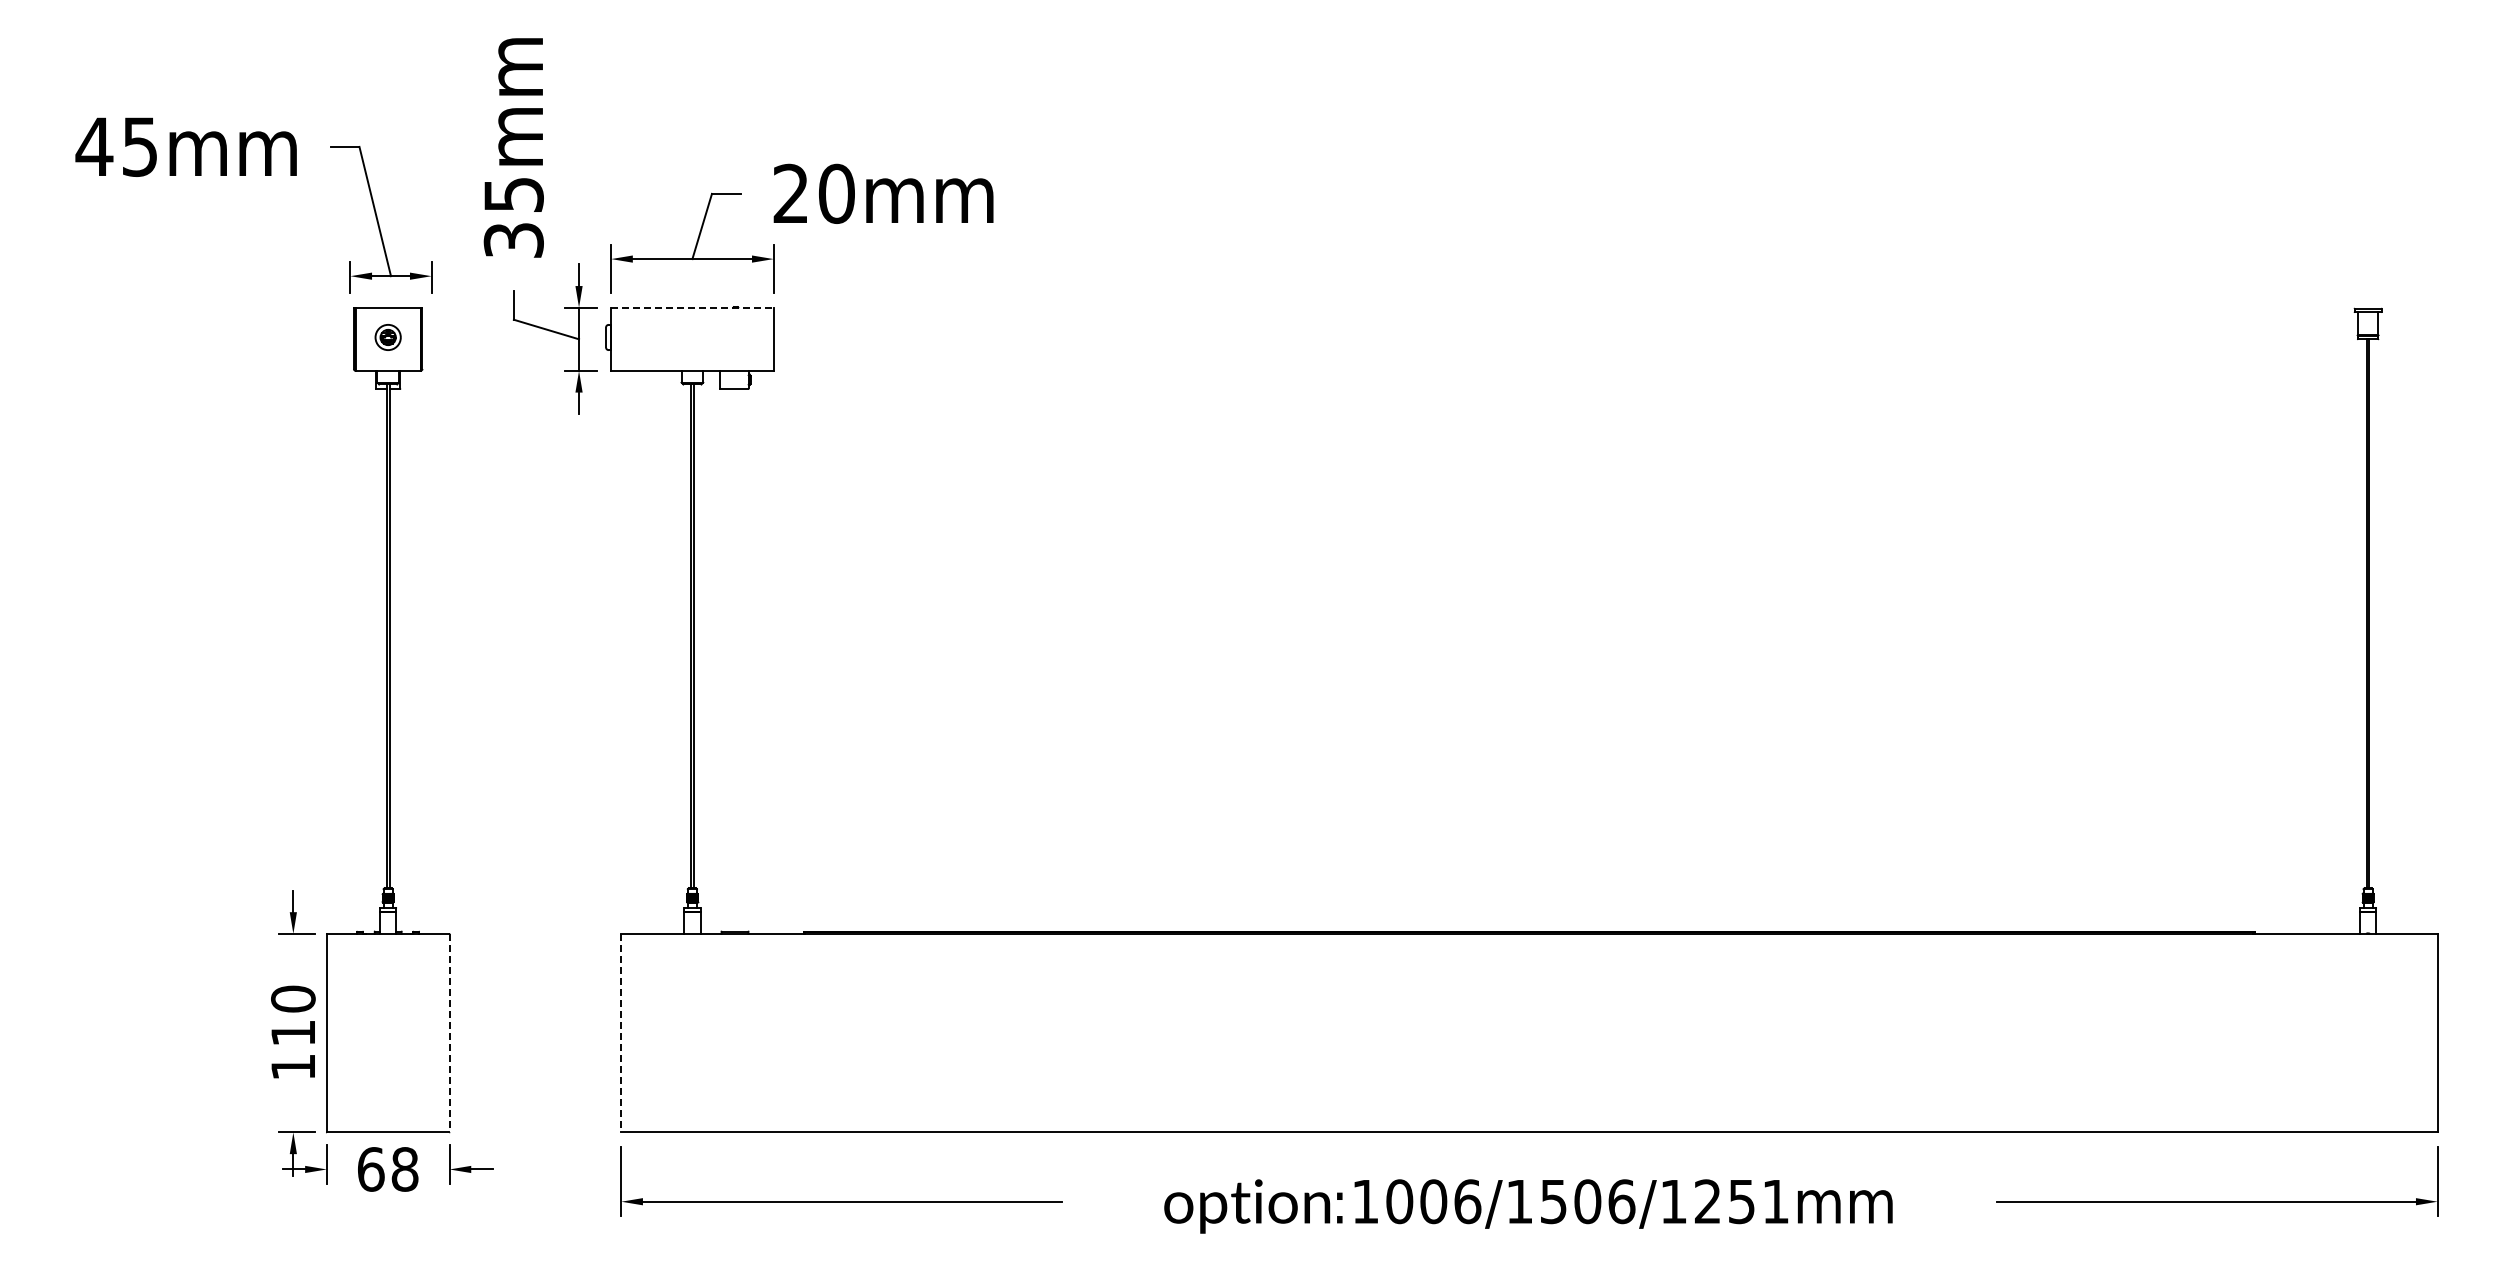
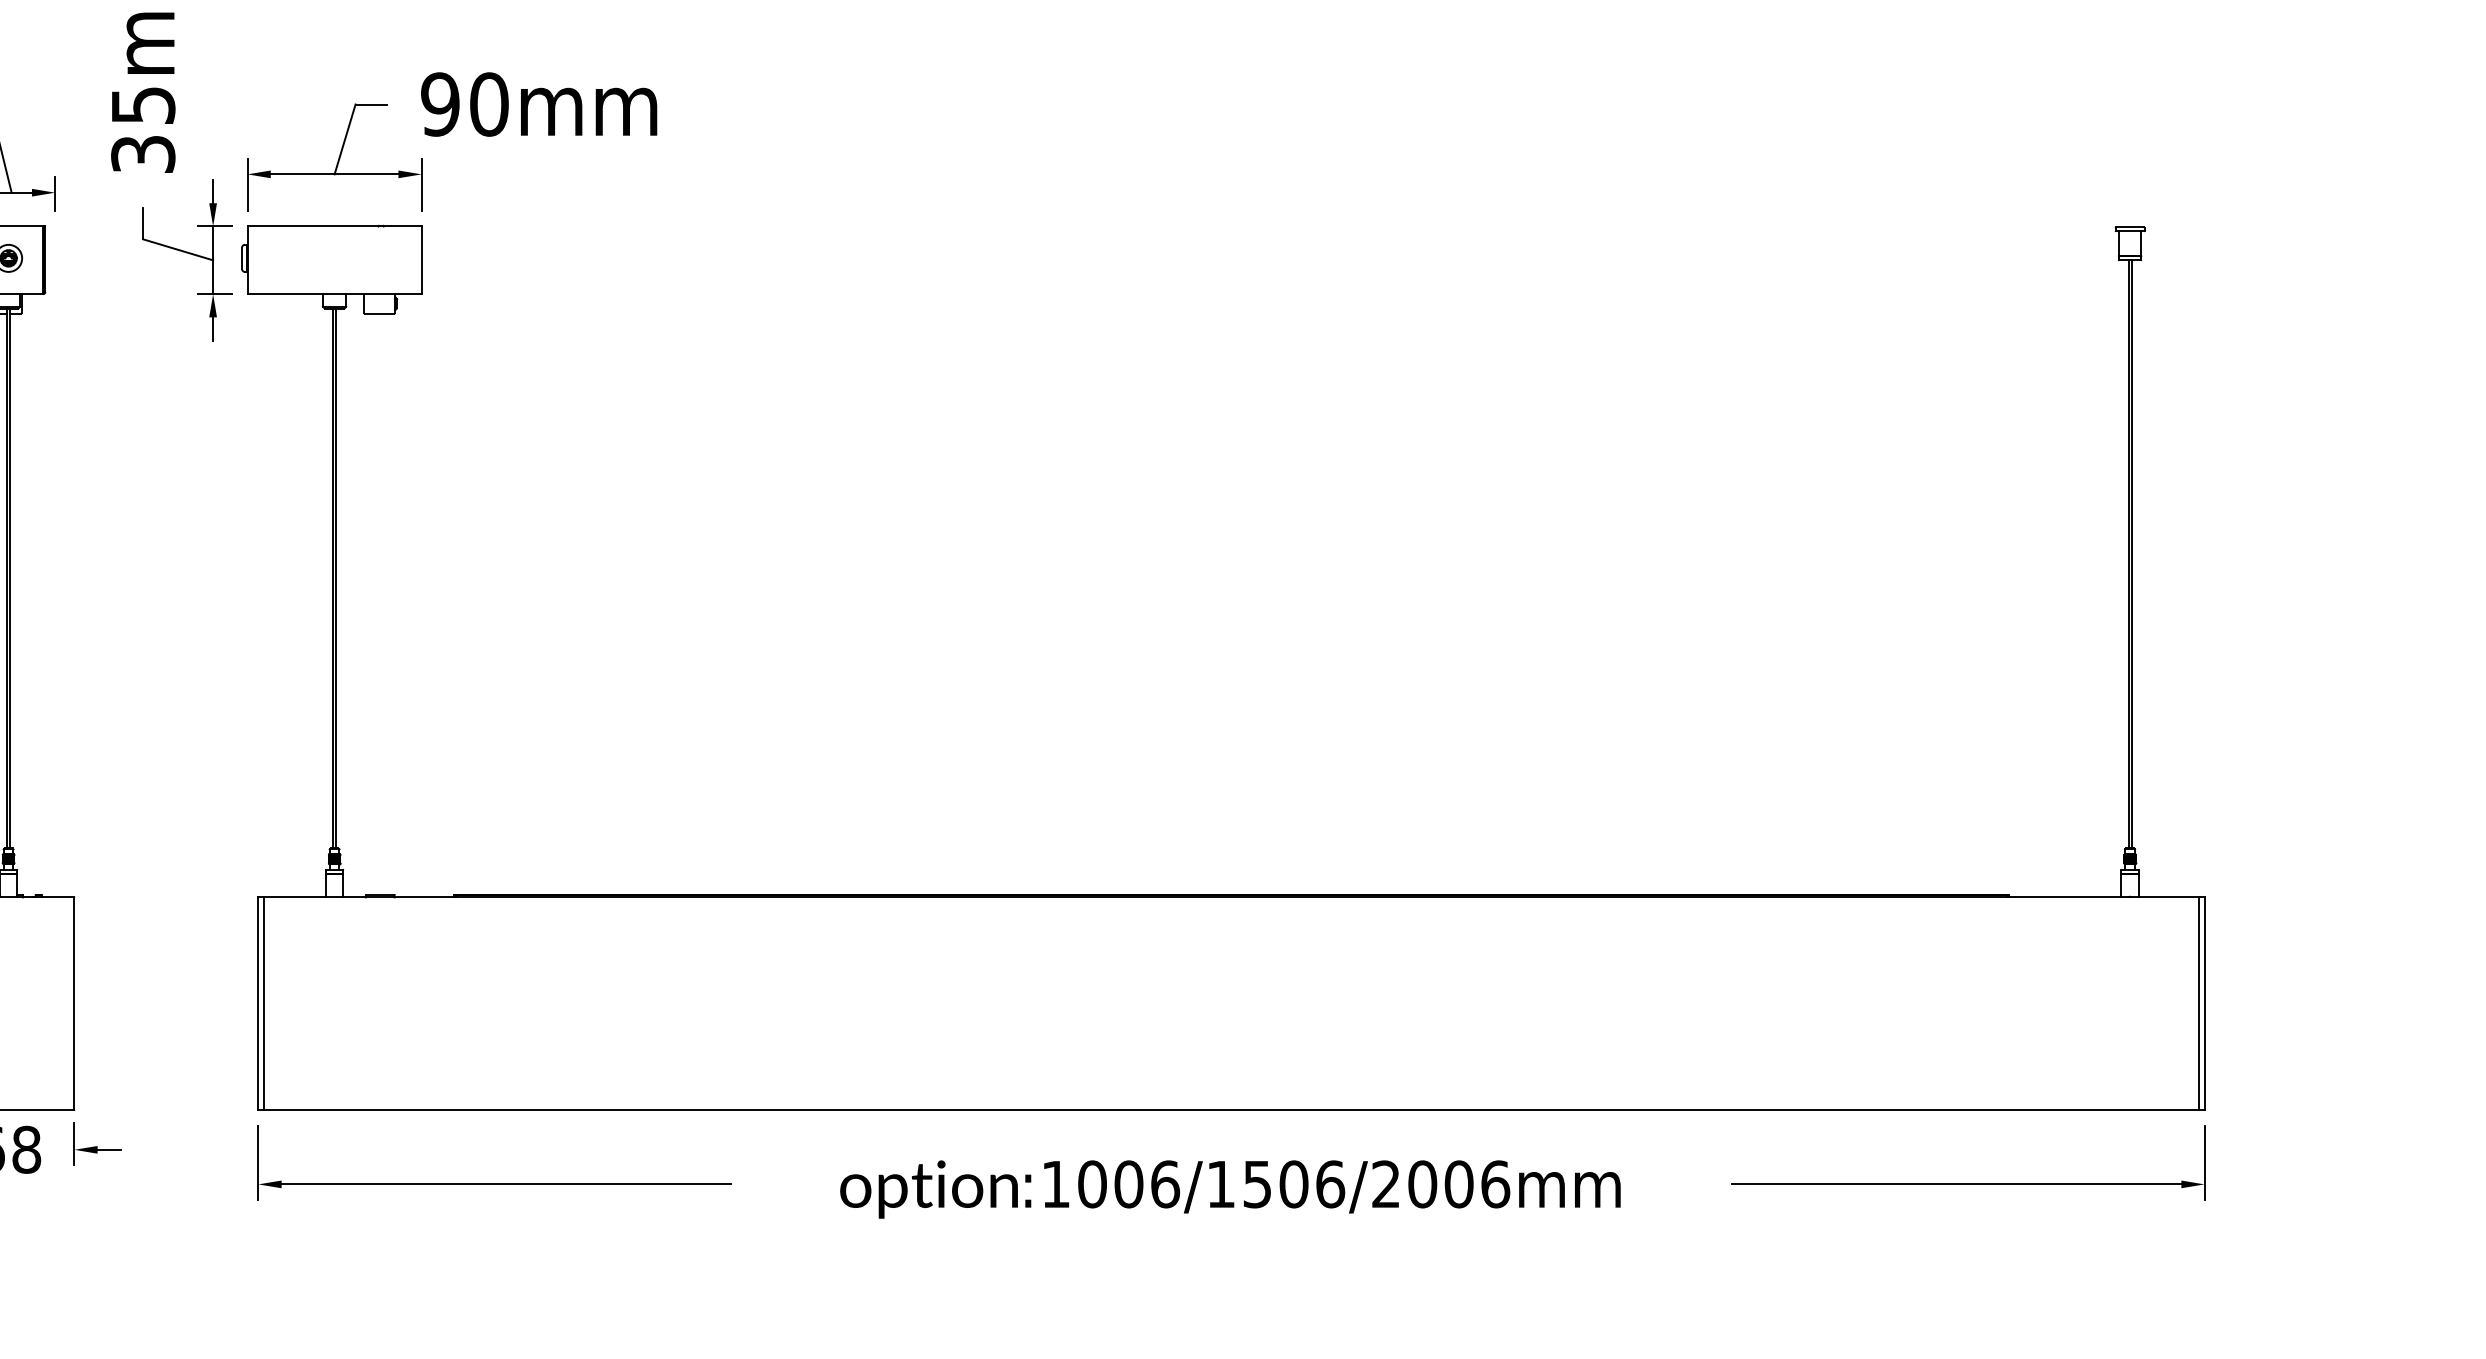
text: (791, 193) -> (440, 104), 20mm -> 90mm
line: (692, 307) -> (334, 226), dashed -> solid
line: (626, 1032) -> (263, 1003), added
line: (2432, 1032) -> (2199, 1003), added
line: (449, 1033) -> (74, 1004), dashed -> solid
line: (621, 1033) -> (258, 1004), dashed -> solid
text: (1724, 1201) -> (1440, 1184), :1006/1506/1251mm -> :1006/1506/2006mm

